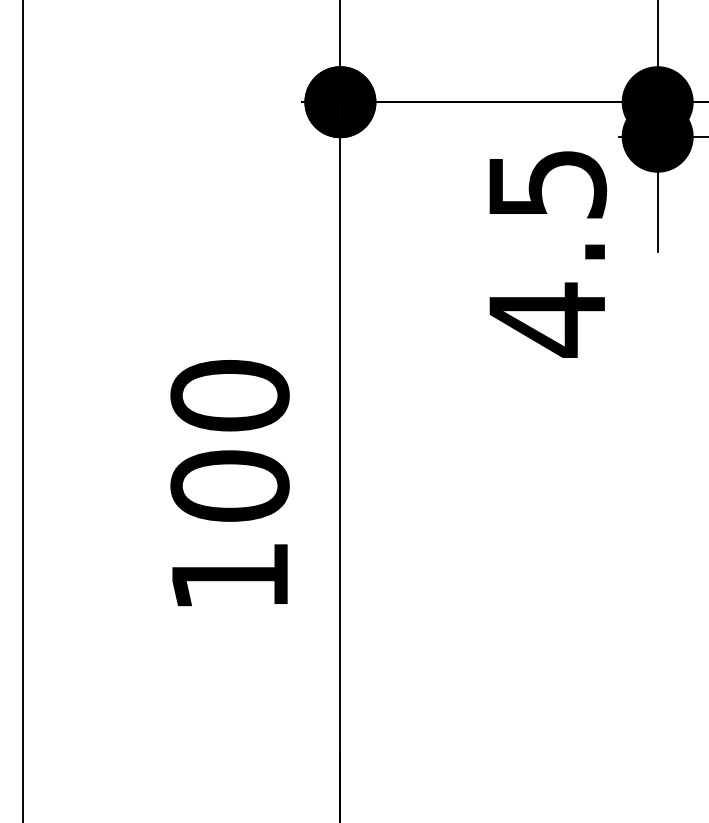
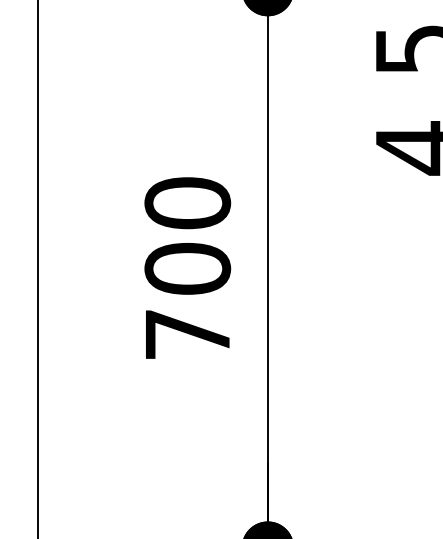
text: (229, 576) -> (187, 334), 100 -> 700

